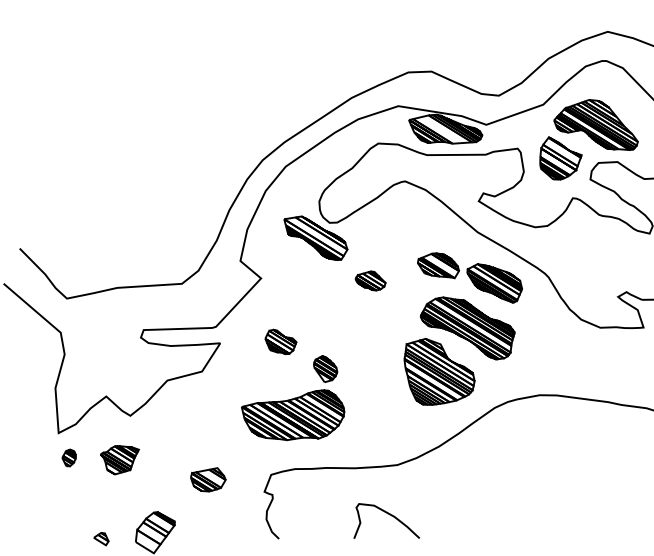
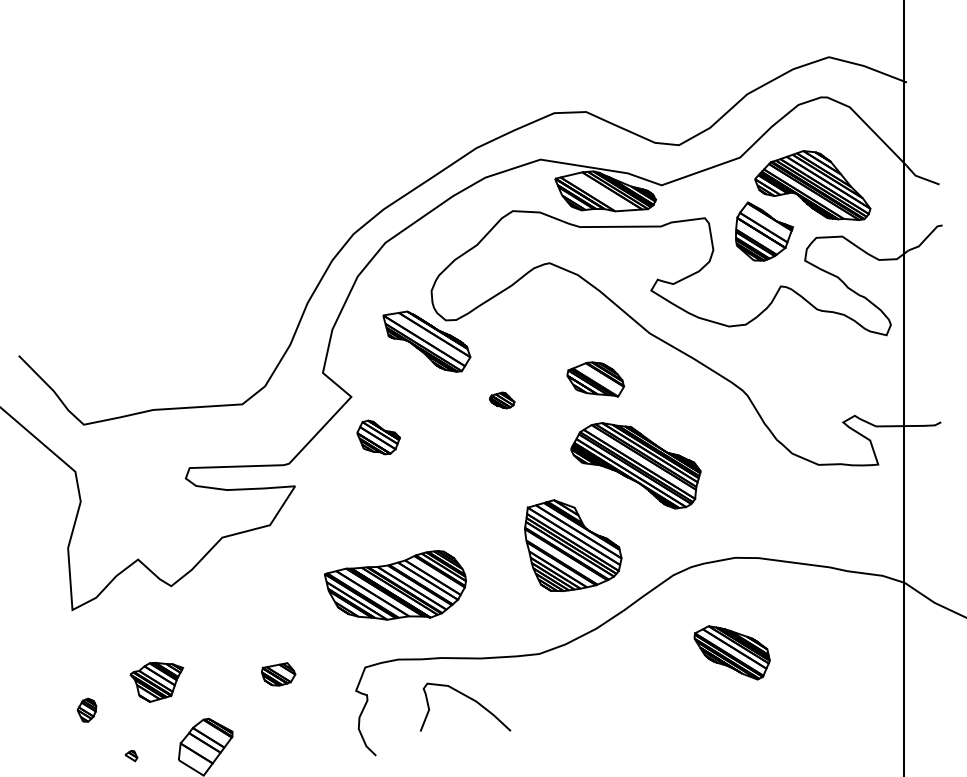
part: (370, 281) -> (501, 400), size x0.6
part: (494, 283) -> (731, 652), moved
part: (280, 341) -> (378, 437), moved
part: (325, 368) -> (440, 521), removed
part: (439, 371) -> (573, 545), moved
part: (68, 457) -> (86, 709), moved
part: (119, 460) -> (156, 682), moved
part: (208, 479) -> (278, 674), size x0.7
curve: (388, 514) -> (468, 698), moved
part: (101, 538) -> (131, 755), size x0.6

